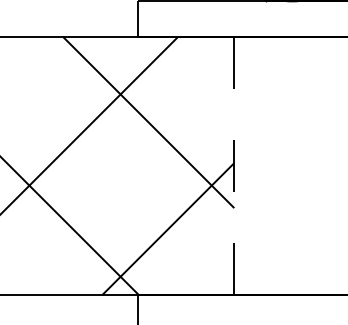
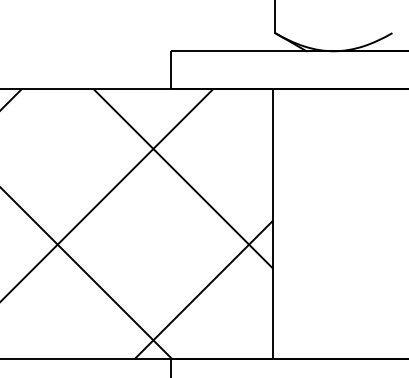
line: (234, 165) -> (272, 223), dashed -> solid

